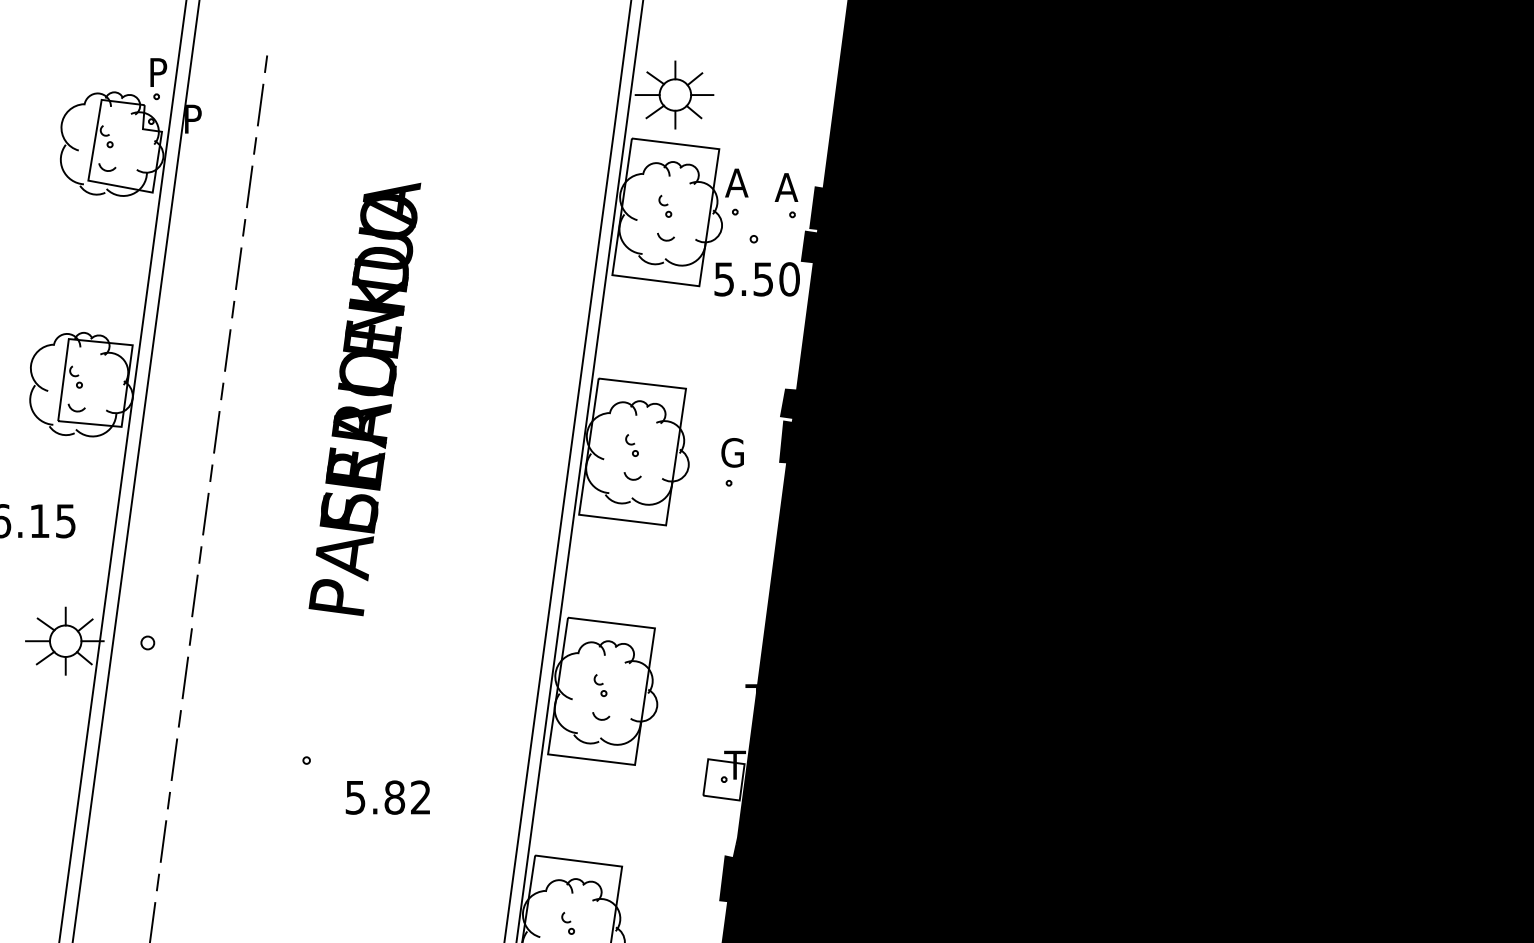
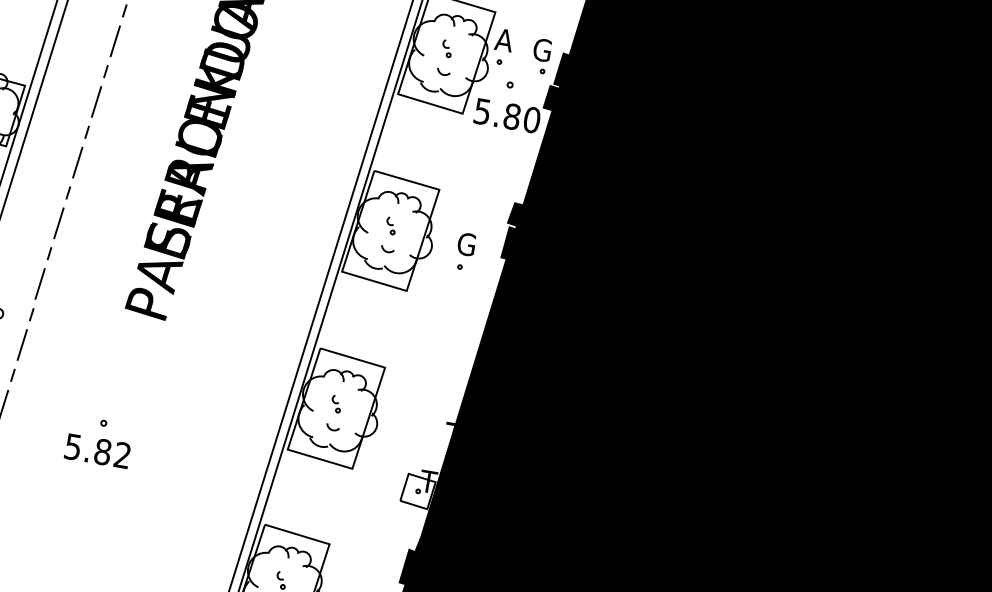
text: (786, 187) -> (541, 49), A -> G
text: (763, 279) -> (512, 116), 5.50 -> 5.80
text: (387, 797) -> (97, 451), moved

